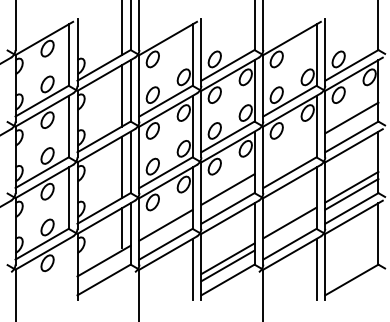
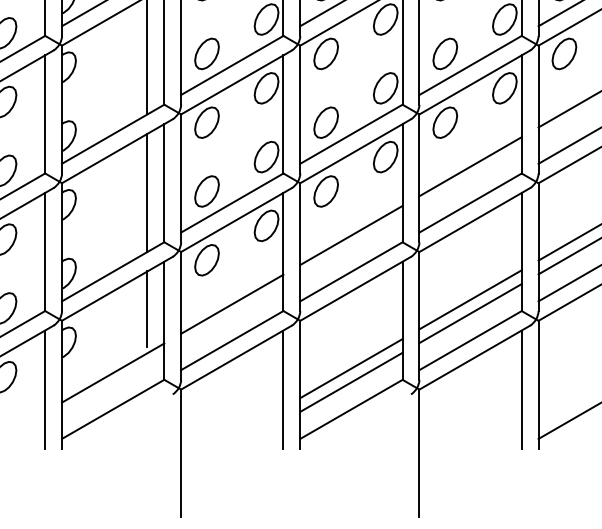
line: (289, 153) -> (469, 166), added
line: (289, 229) -> (469, 312), added
line: (68, 269) -> (44, 389), added

